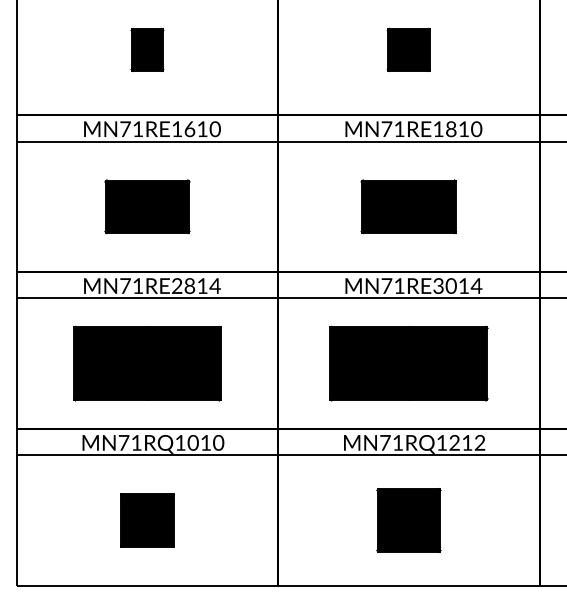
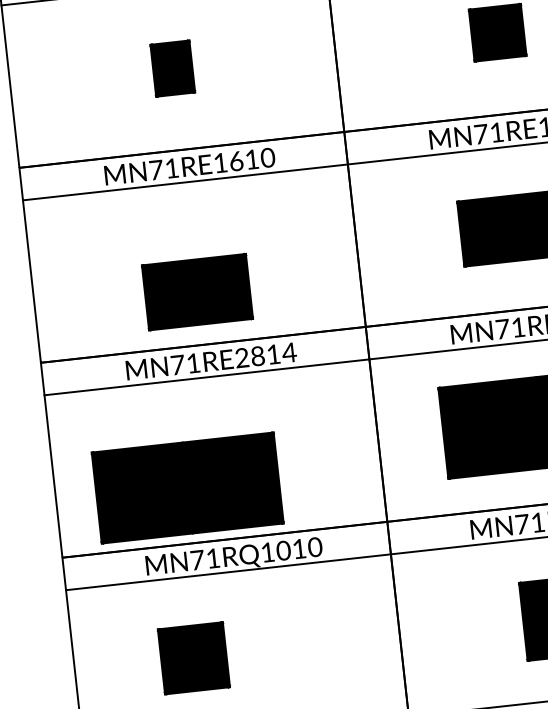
part: (147, 206) -> (197, 291), moved
part: (147, 363) -> (187, 487), moved
part: (147, 520) -> (193, 658), moved

